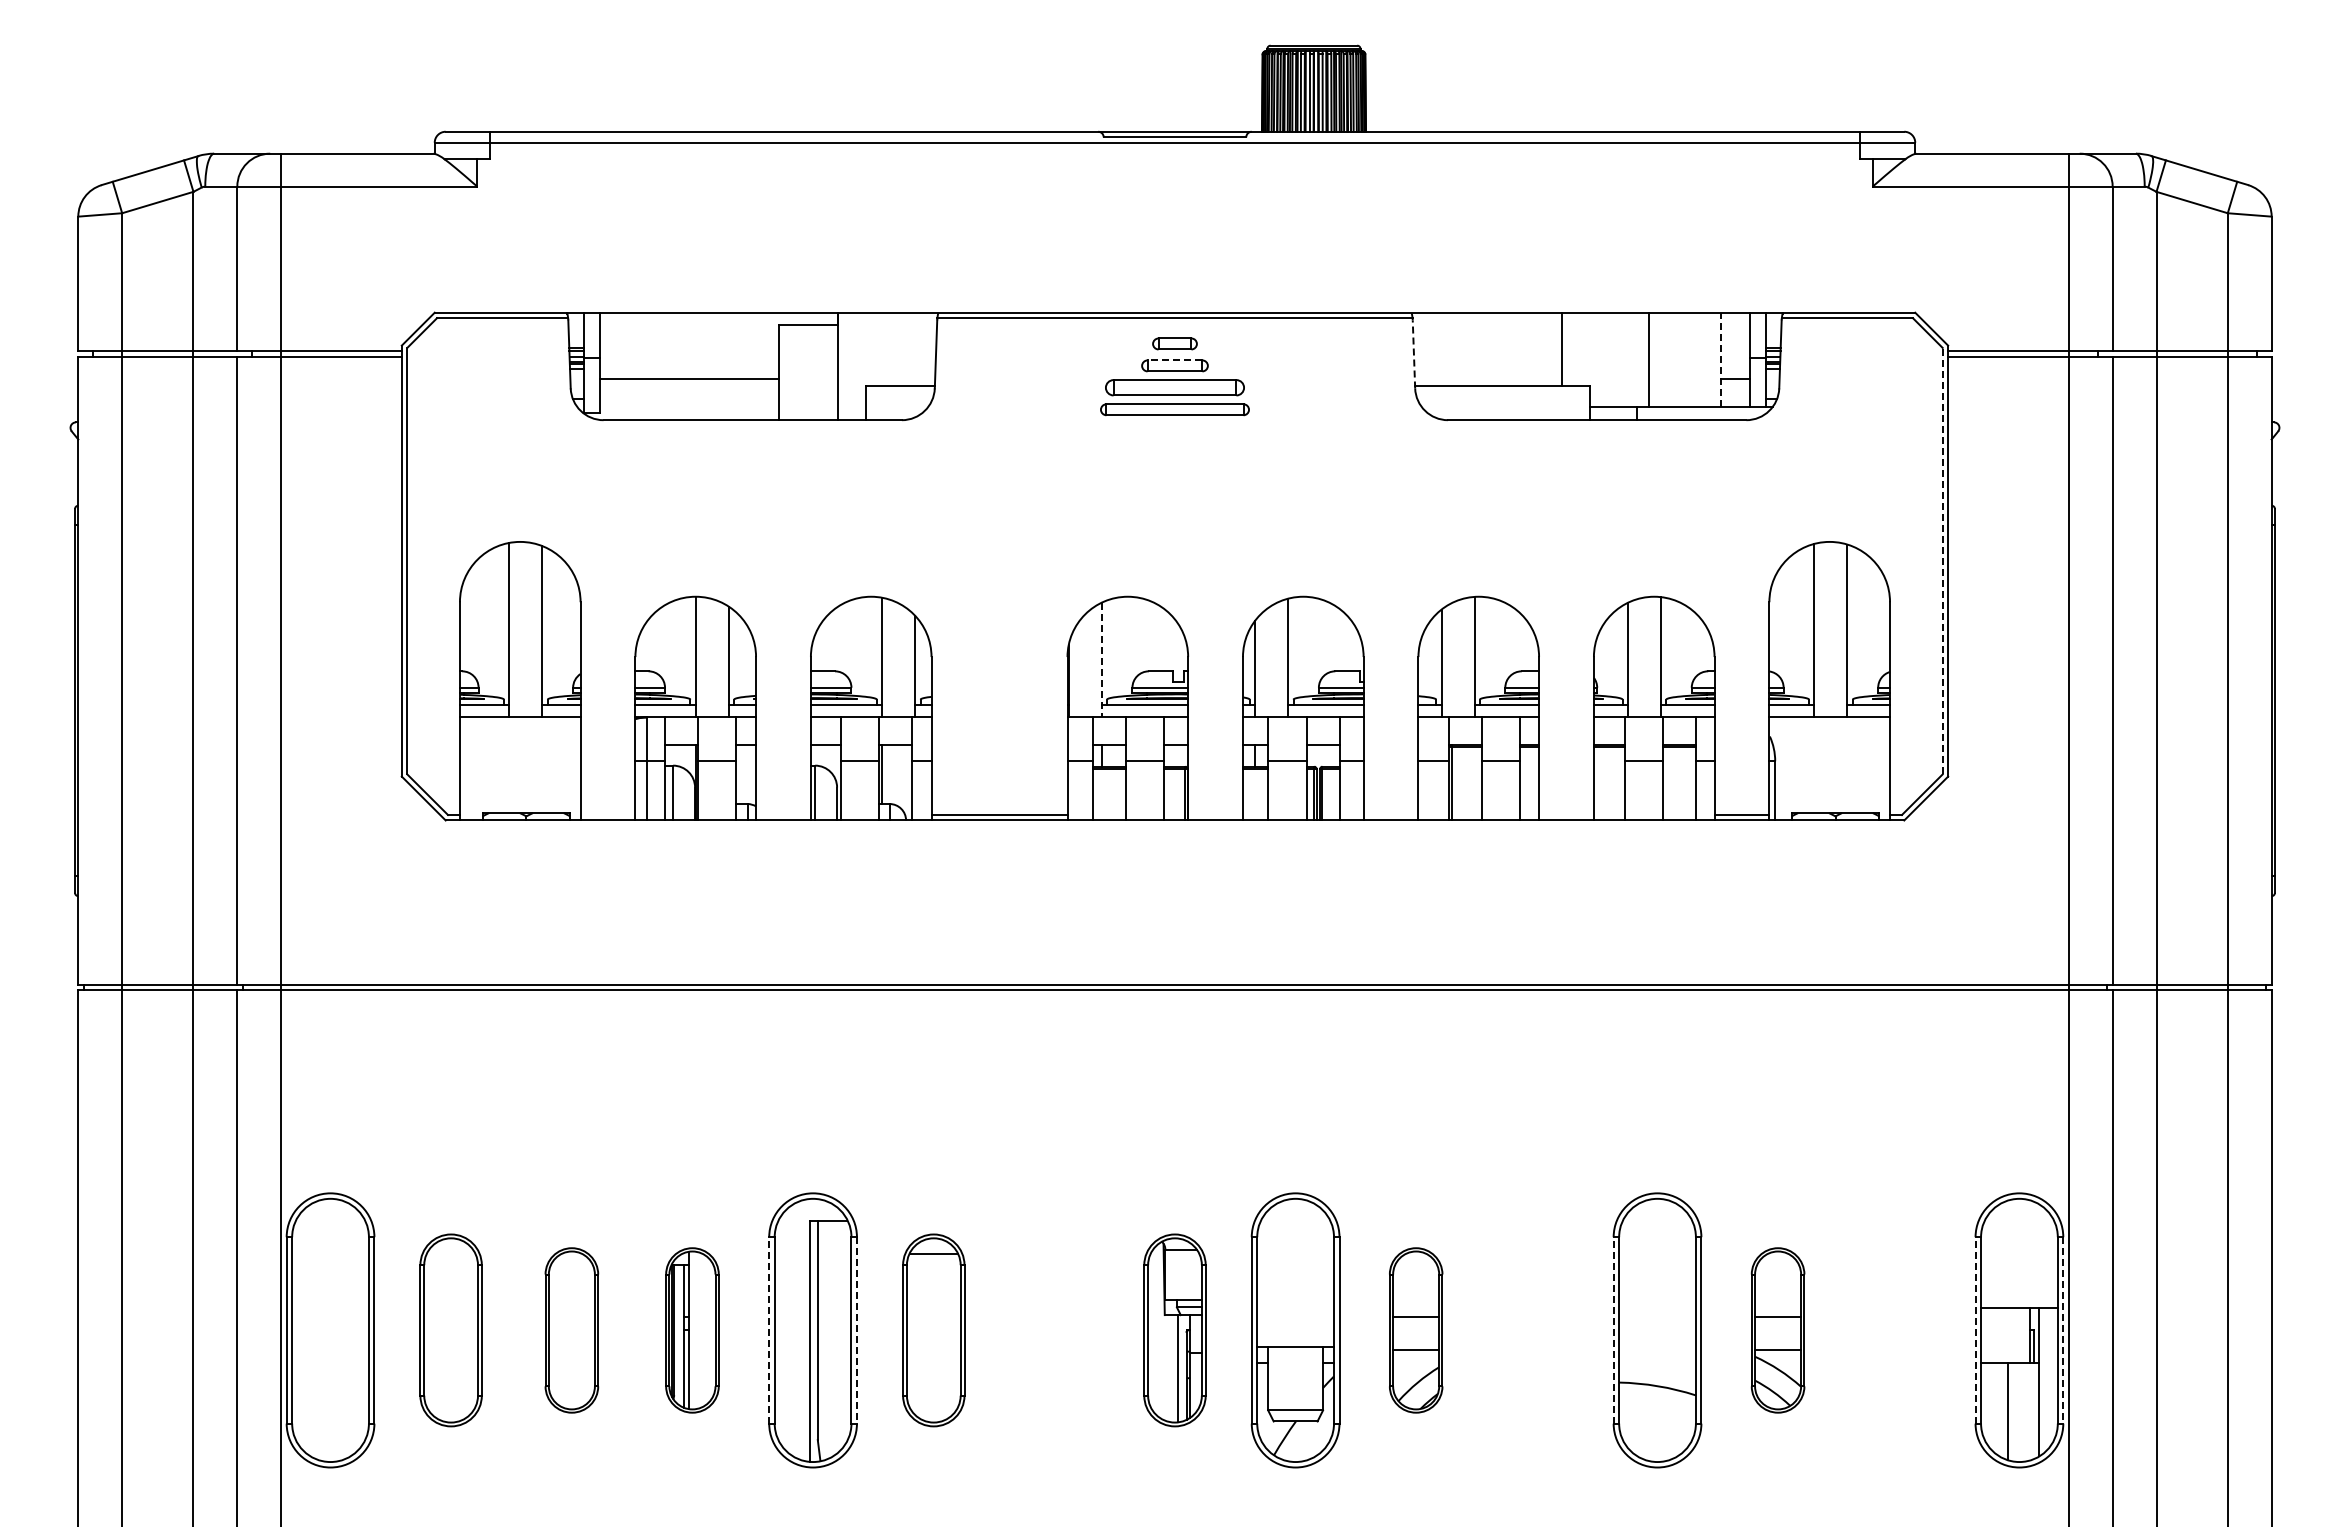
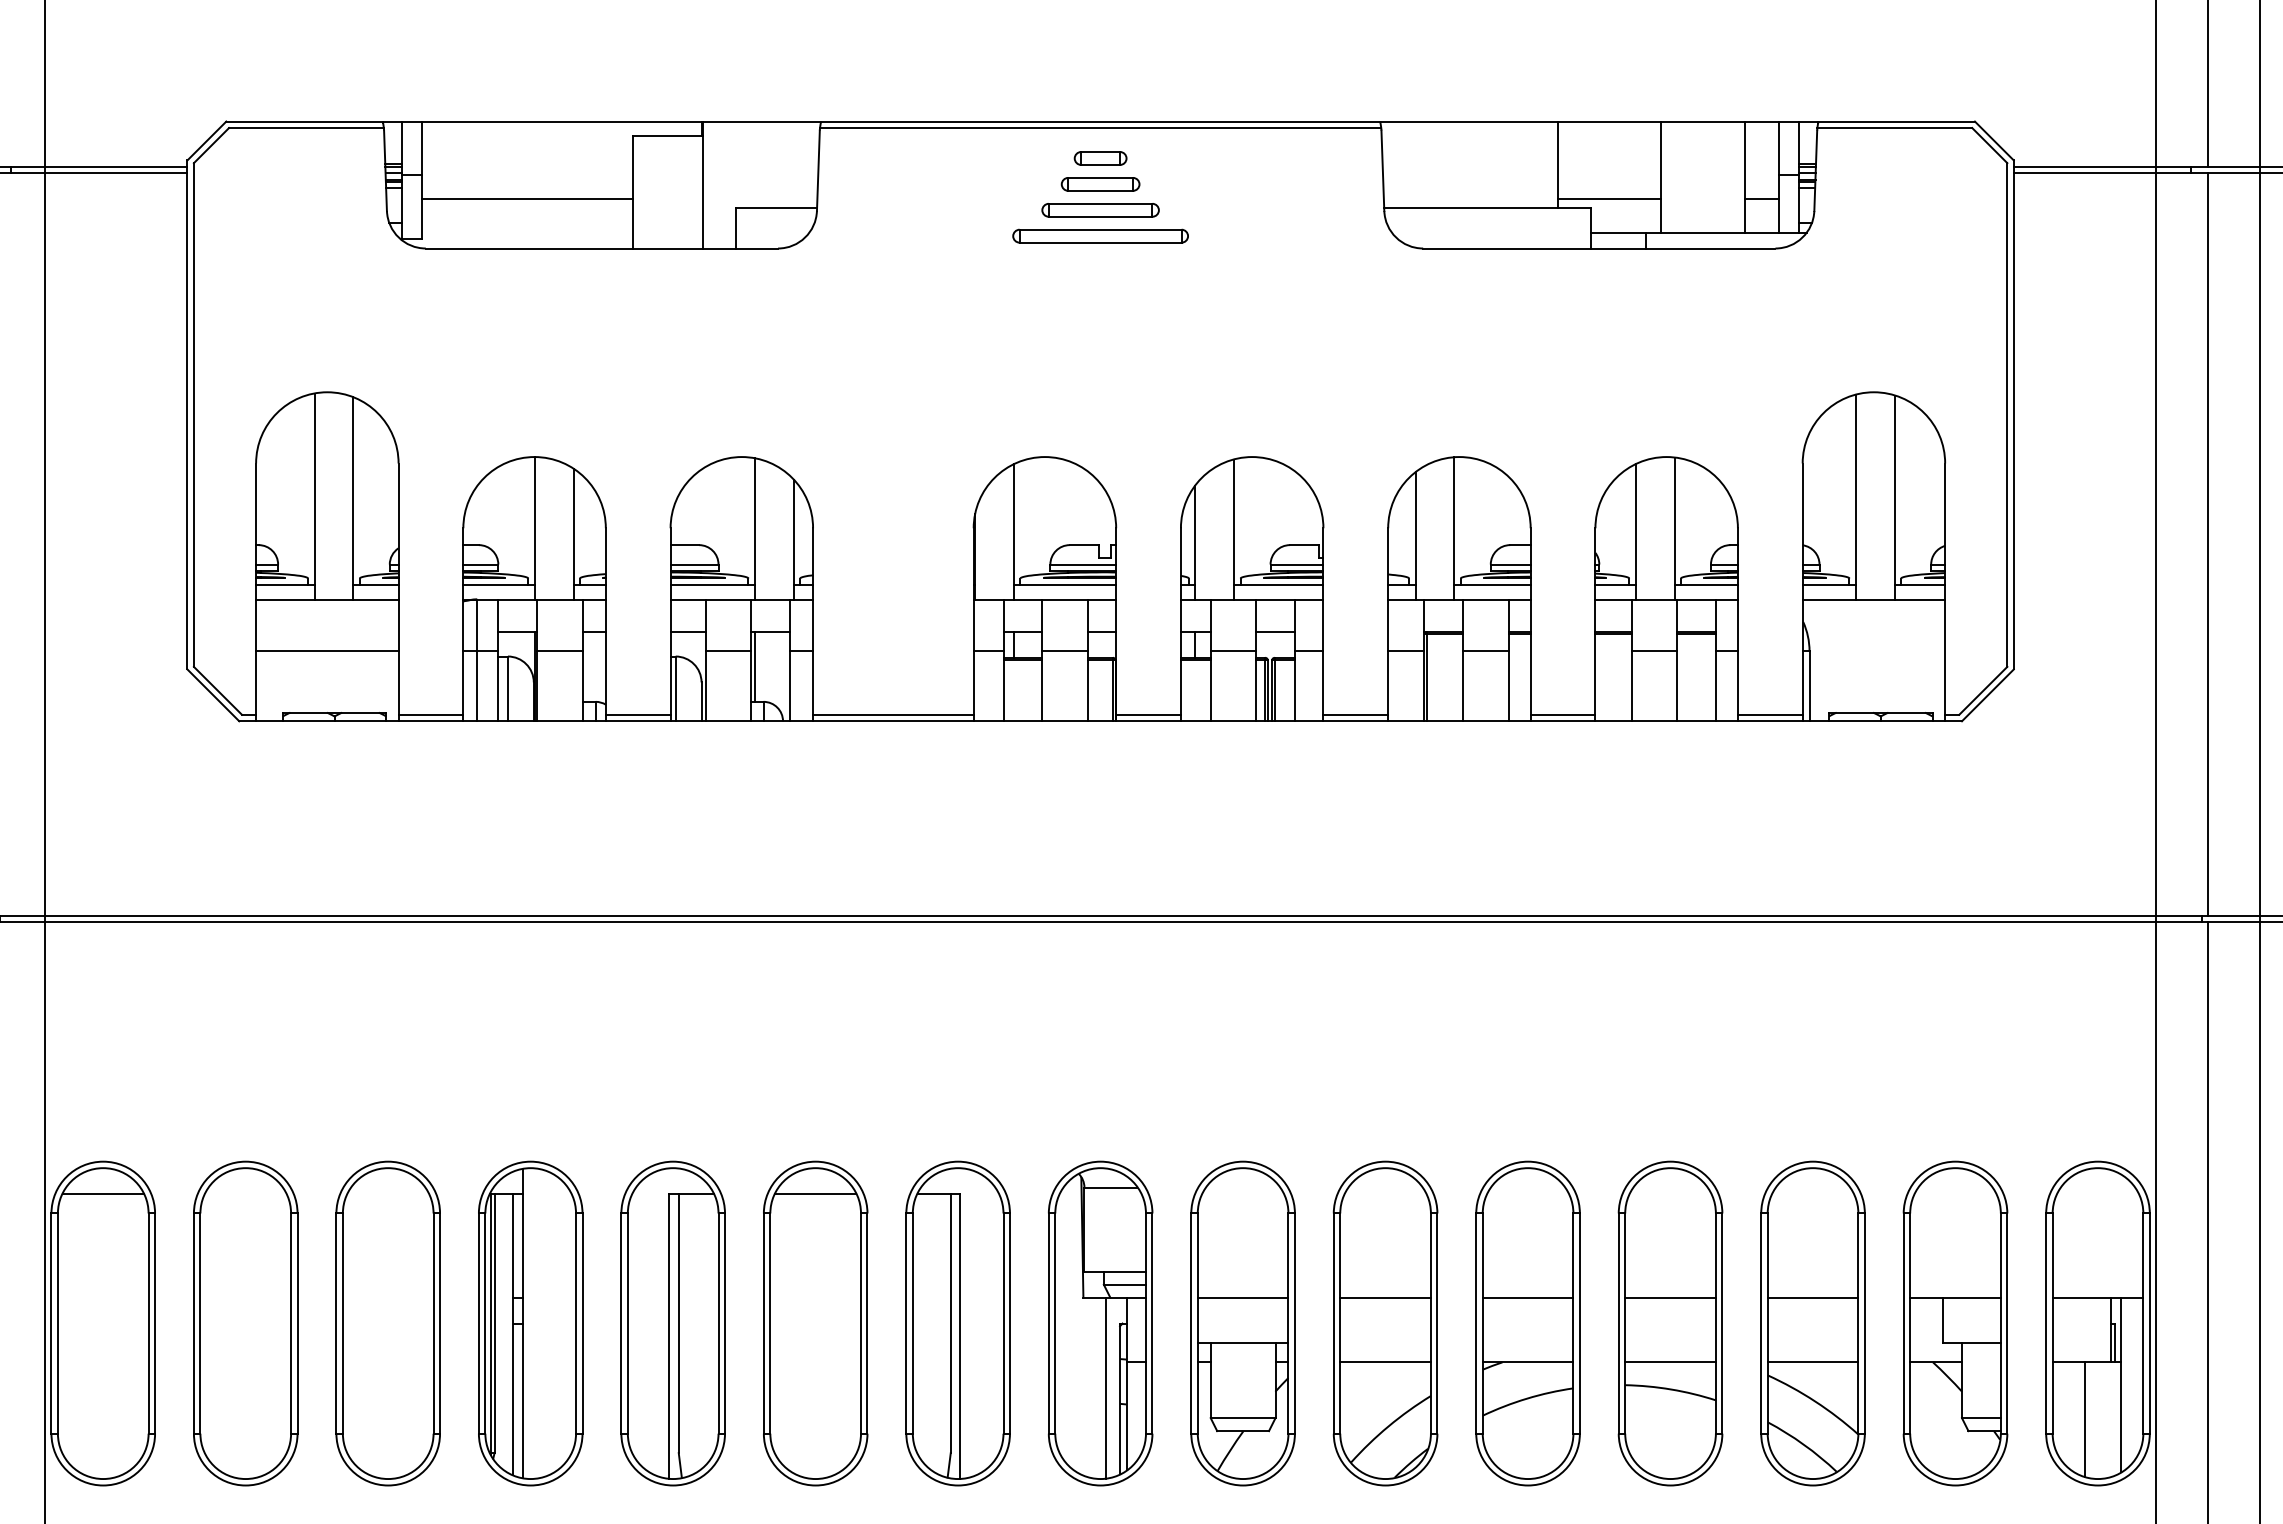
line: (1413, 353) -> (1382, 169), dashed -> solid
line: (1720, 359) -> (1744, 176), dashed -> solid
line: (1174, 360) -> (1100, 178), dashed -> solid
line: (1605, 378) -> (1609, 199), added
part: (1174, 387) -> (1100, 209), size x0.71
line: (1942, 560) -> (2007, 414), dashed -> solid
line: (1101, 660) -> (1013, 532), dashed -> solid
line: (519, 761) -> (326, 651), added
line: (607, 814) -> (430, 714), added
line: (783, 814) -> (638, 714), added
line: (1215, 814) -> (1148, 714), added
line: (1390, 814) -> (1355, 714), added
line: (1566, 814) -> (1563, 714), added
line: (330, 1220) -> (103, 1193), added
line: (1295, 1308) -> (1242, 1297), added
line: (1657, 1308) -> (1670, 1297), added
line: (769, 1329) -> (621, 1322), dashed -> solid
line: (1613, 1329) -> (1618, 1322), dashed -> solid
line: (1975, 1329) -> (2046, 1322), dashed -> solid
part: (450, 1330) -> (244, 1323), size x1.43
part: (571, 1330) -> (387, 1323), size x1.67
part: (692, 1330) -> (530, 1323), size x1.67
line: (856, 1330) -> (724, 1323), dashed -> solid
part: (933, 1330) -> (815, 1323), size x1.43
part: (1054, 1330) -> (958, 1323), added
part: (1174, 1330) -> (1100, 1323), size x1.43
part: (1415, 1330) -> (1384, 1323), size x1.67
part: (1536, 1330) -> (1527, 1323), added
part: (1777, 1330) -> (1812, 1323), size x1.67
part: (1898, 1330) -> (1955, 1323), added
line: (2063, 1330) -> (2150, 1323), dashed -> solid
line: (1657, 1363) -> (1670, 1362), added

